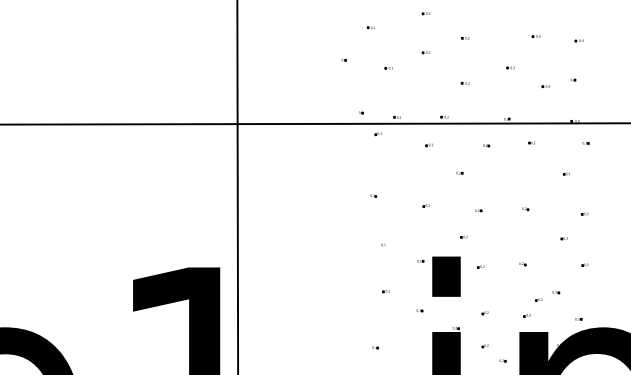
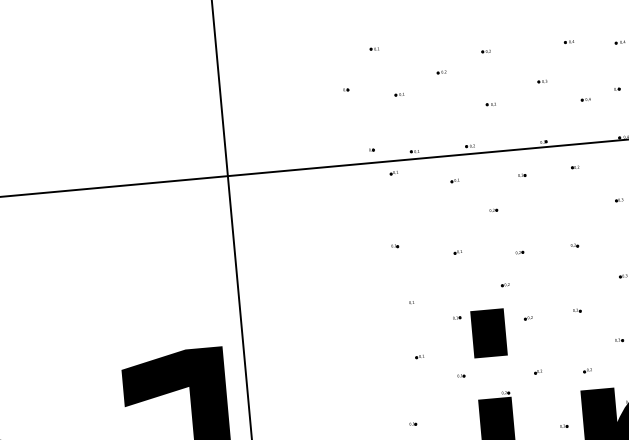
part: (425, 13) -> (436, 26), removed
part: (538, 299) -> (599, 350), removed
part: (484, 346) -> (540, 411), removed

